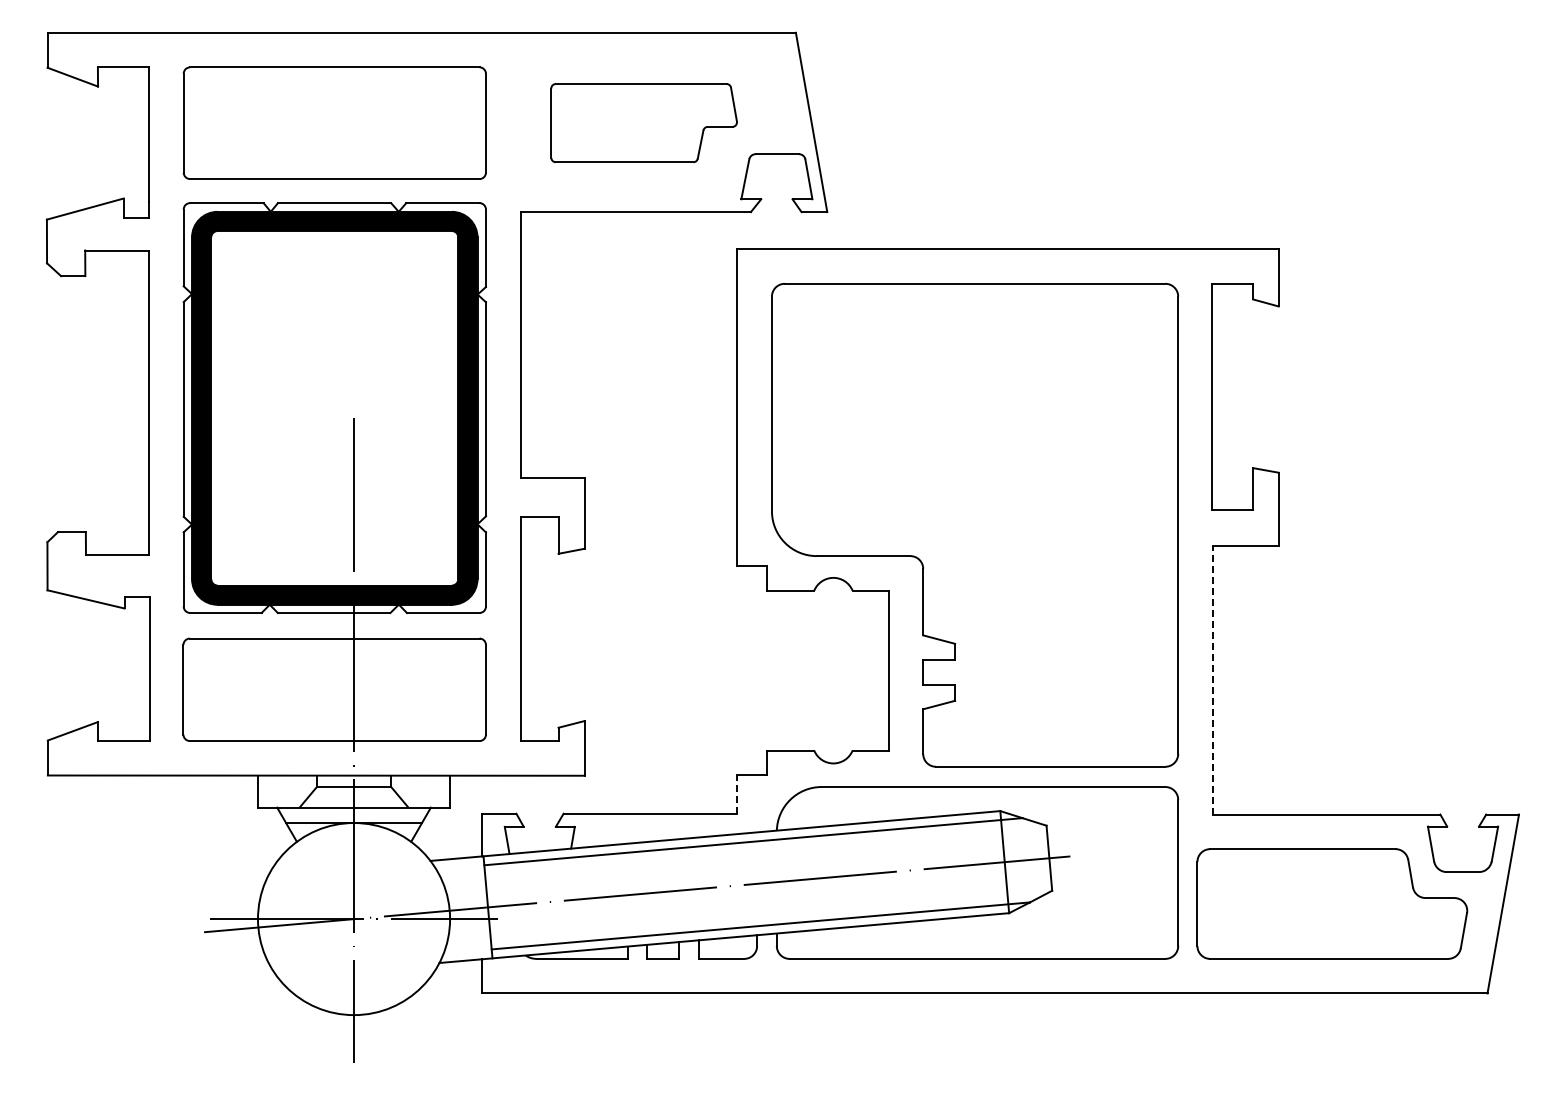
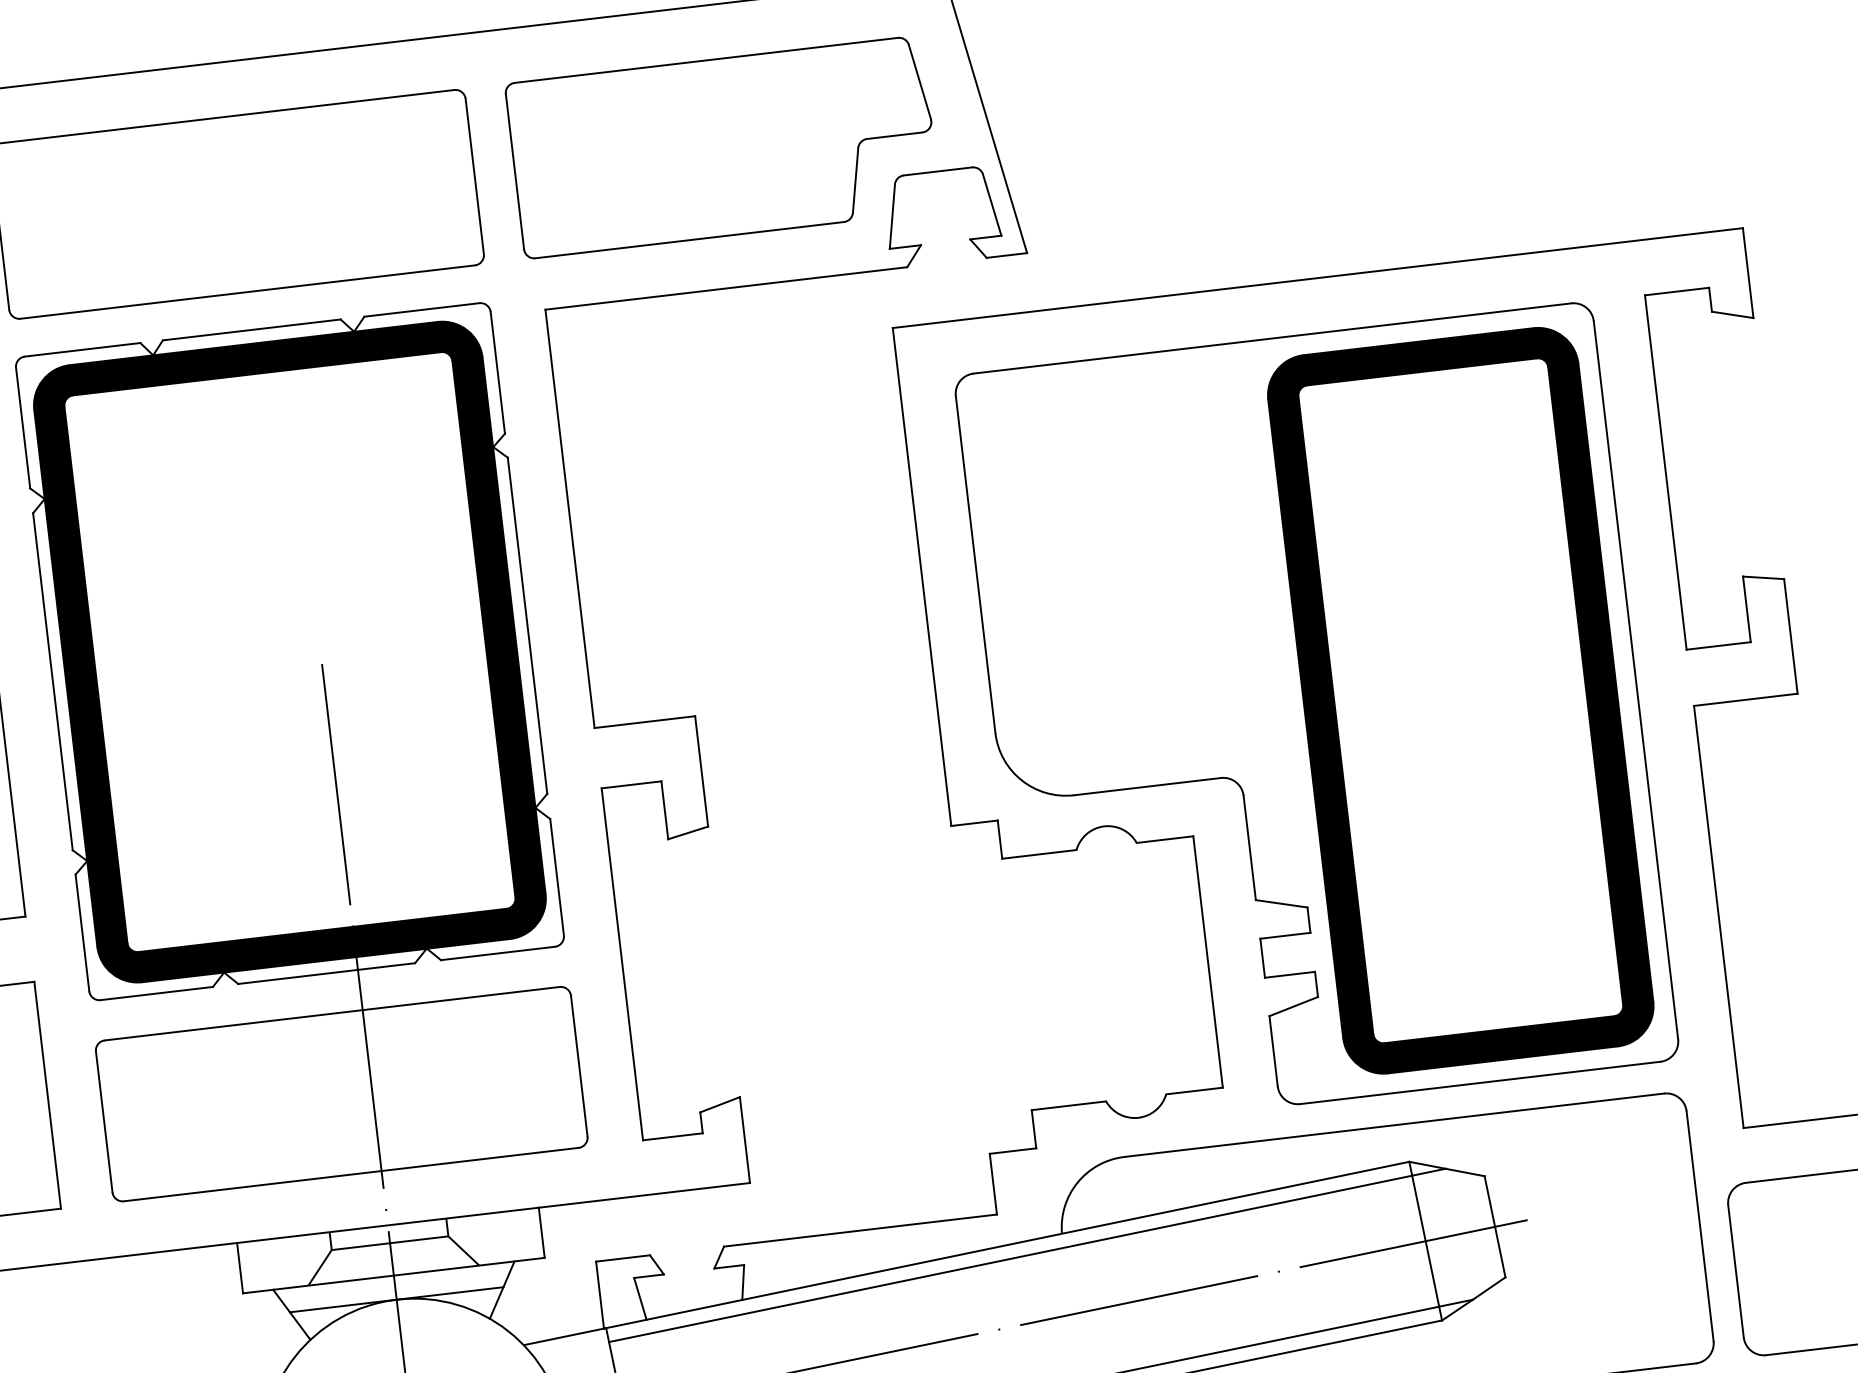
part: (643, 122) -> (721, 146), size x1.43
part: (1066, 524) -> (1460, 699), added
line: (1212, 679) -> (1718, 916), dashed -> solid
line: (737, 793) -> (993, 1182), dashed -> solid

